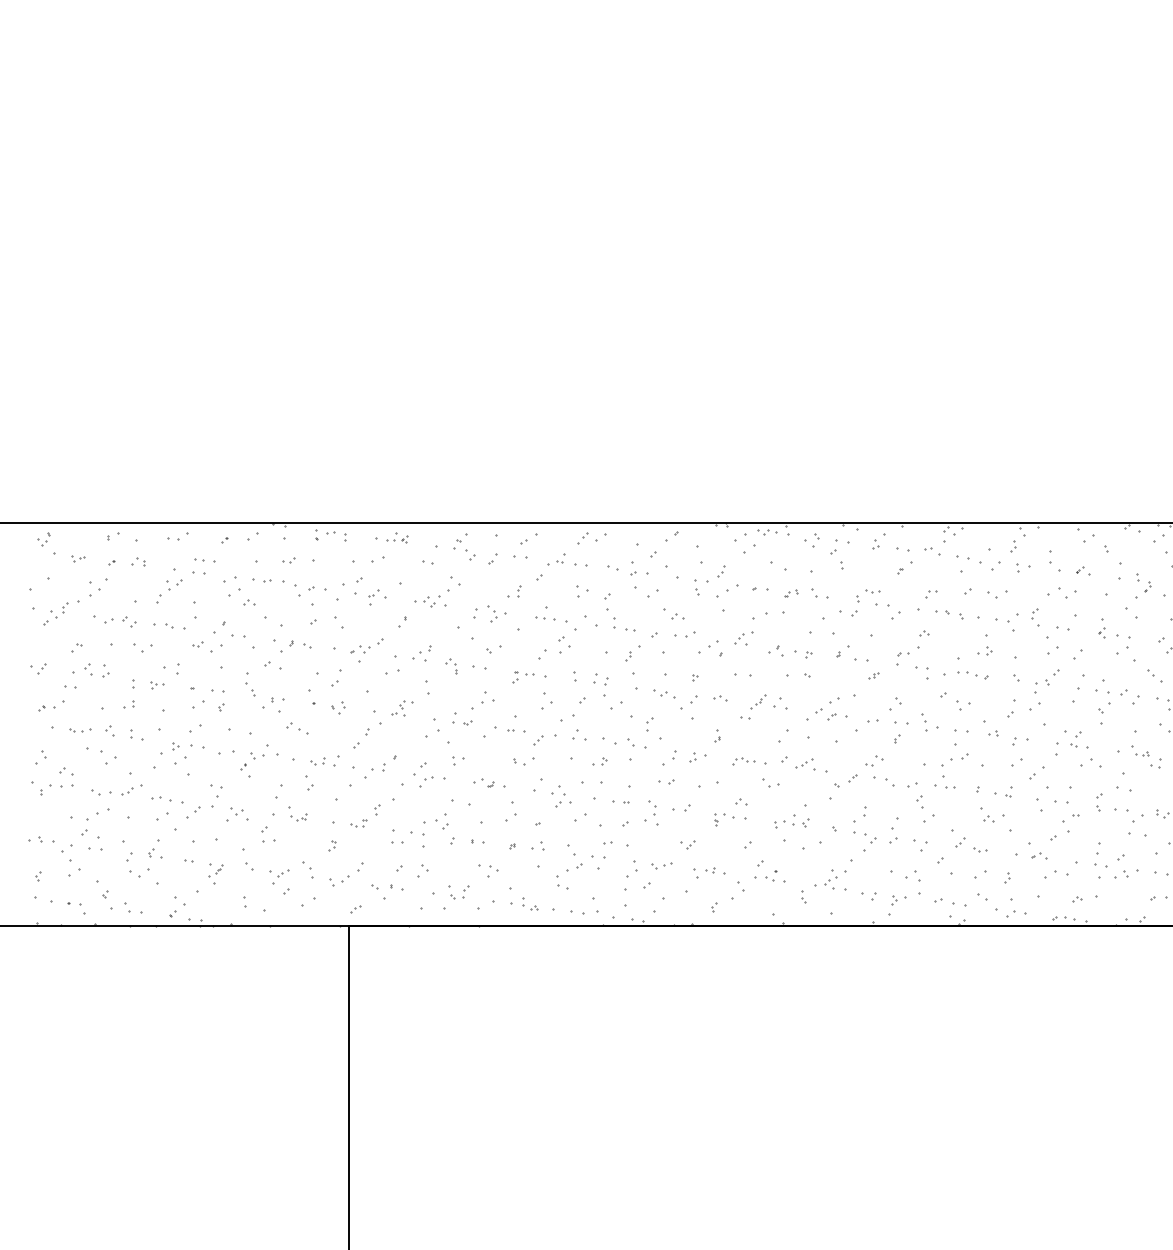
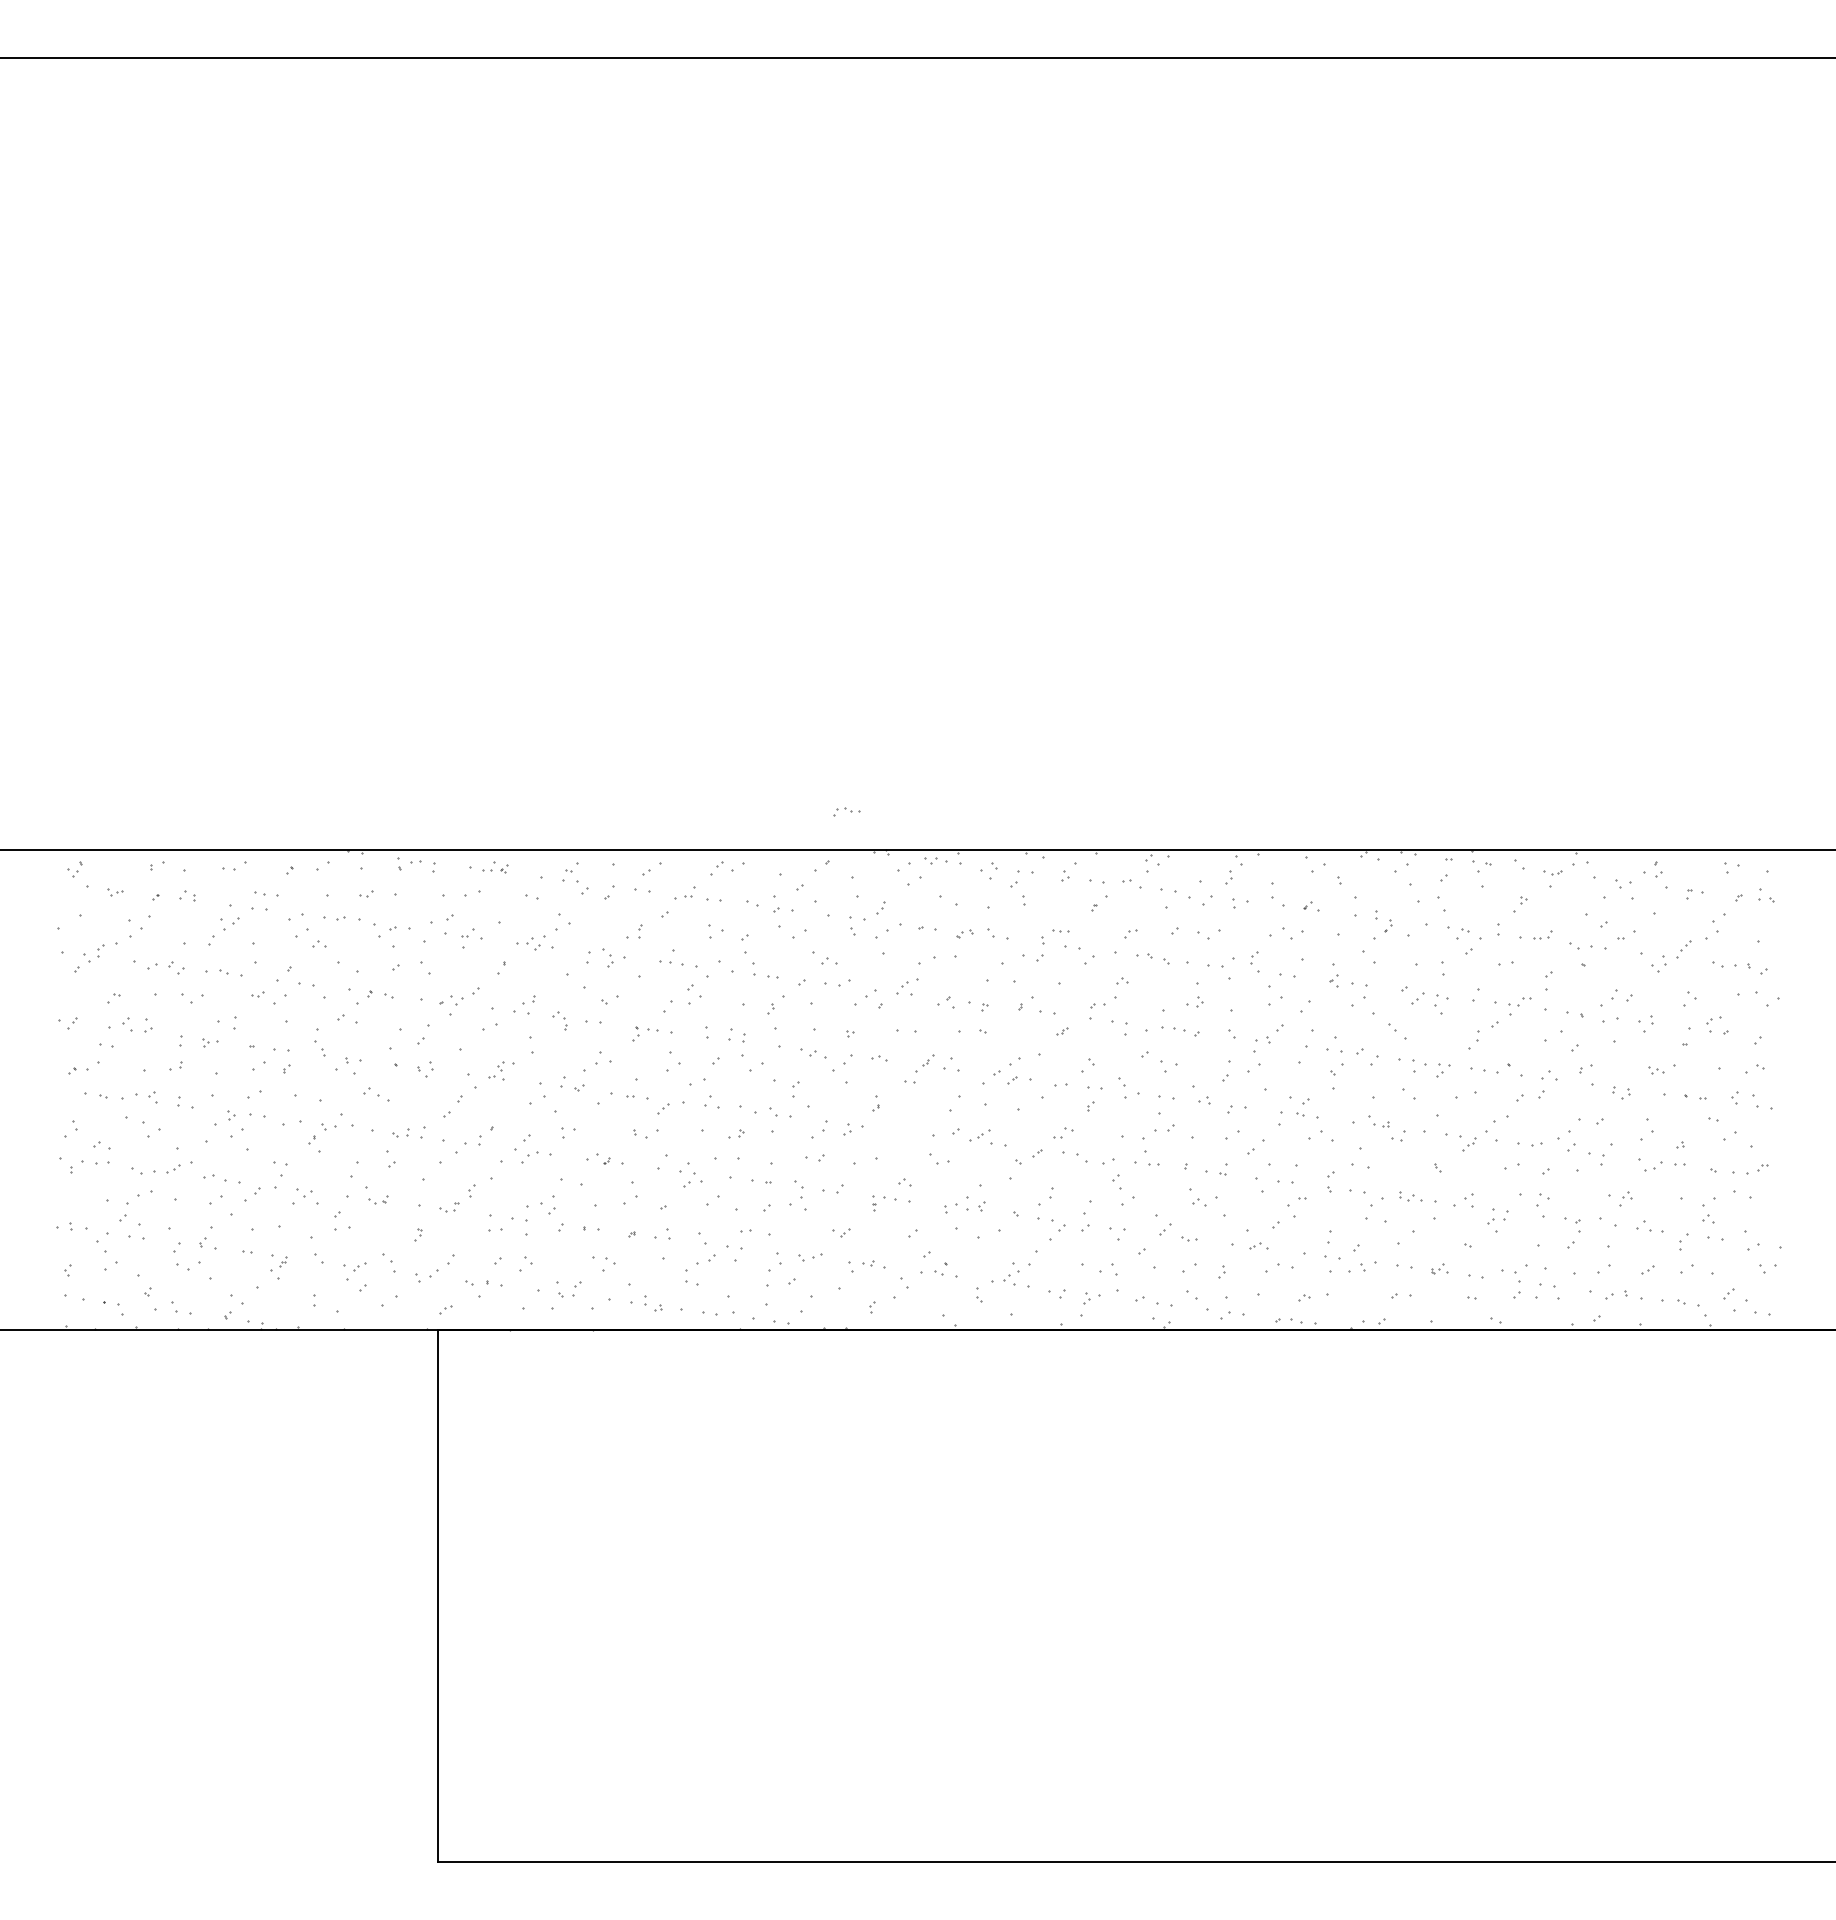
part: (79, 730) -> (117, 1096), size x1.6
part: (743, 761) -> (846, 811), moved

